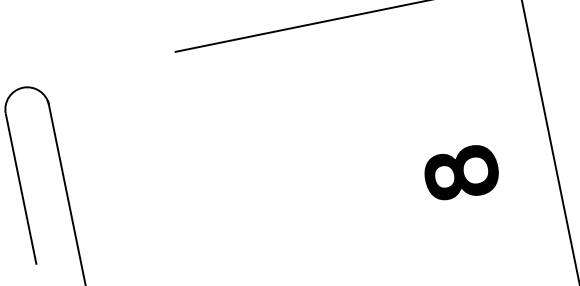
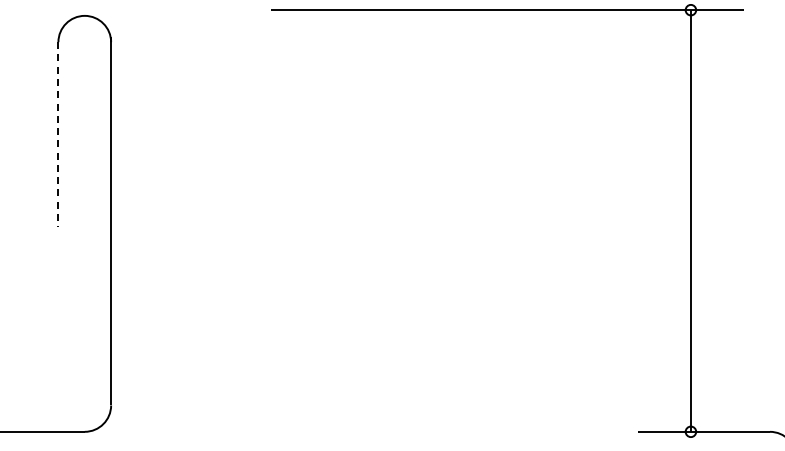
part: (461, 173) -> (578, 221), removed
line: (21, 189) -> (58, 134), solid -> dashed

